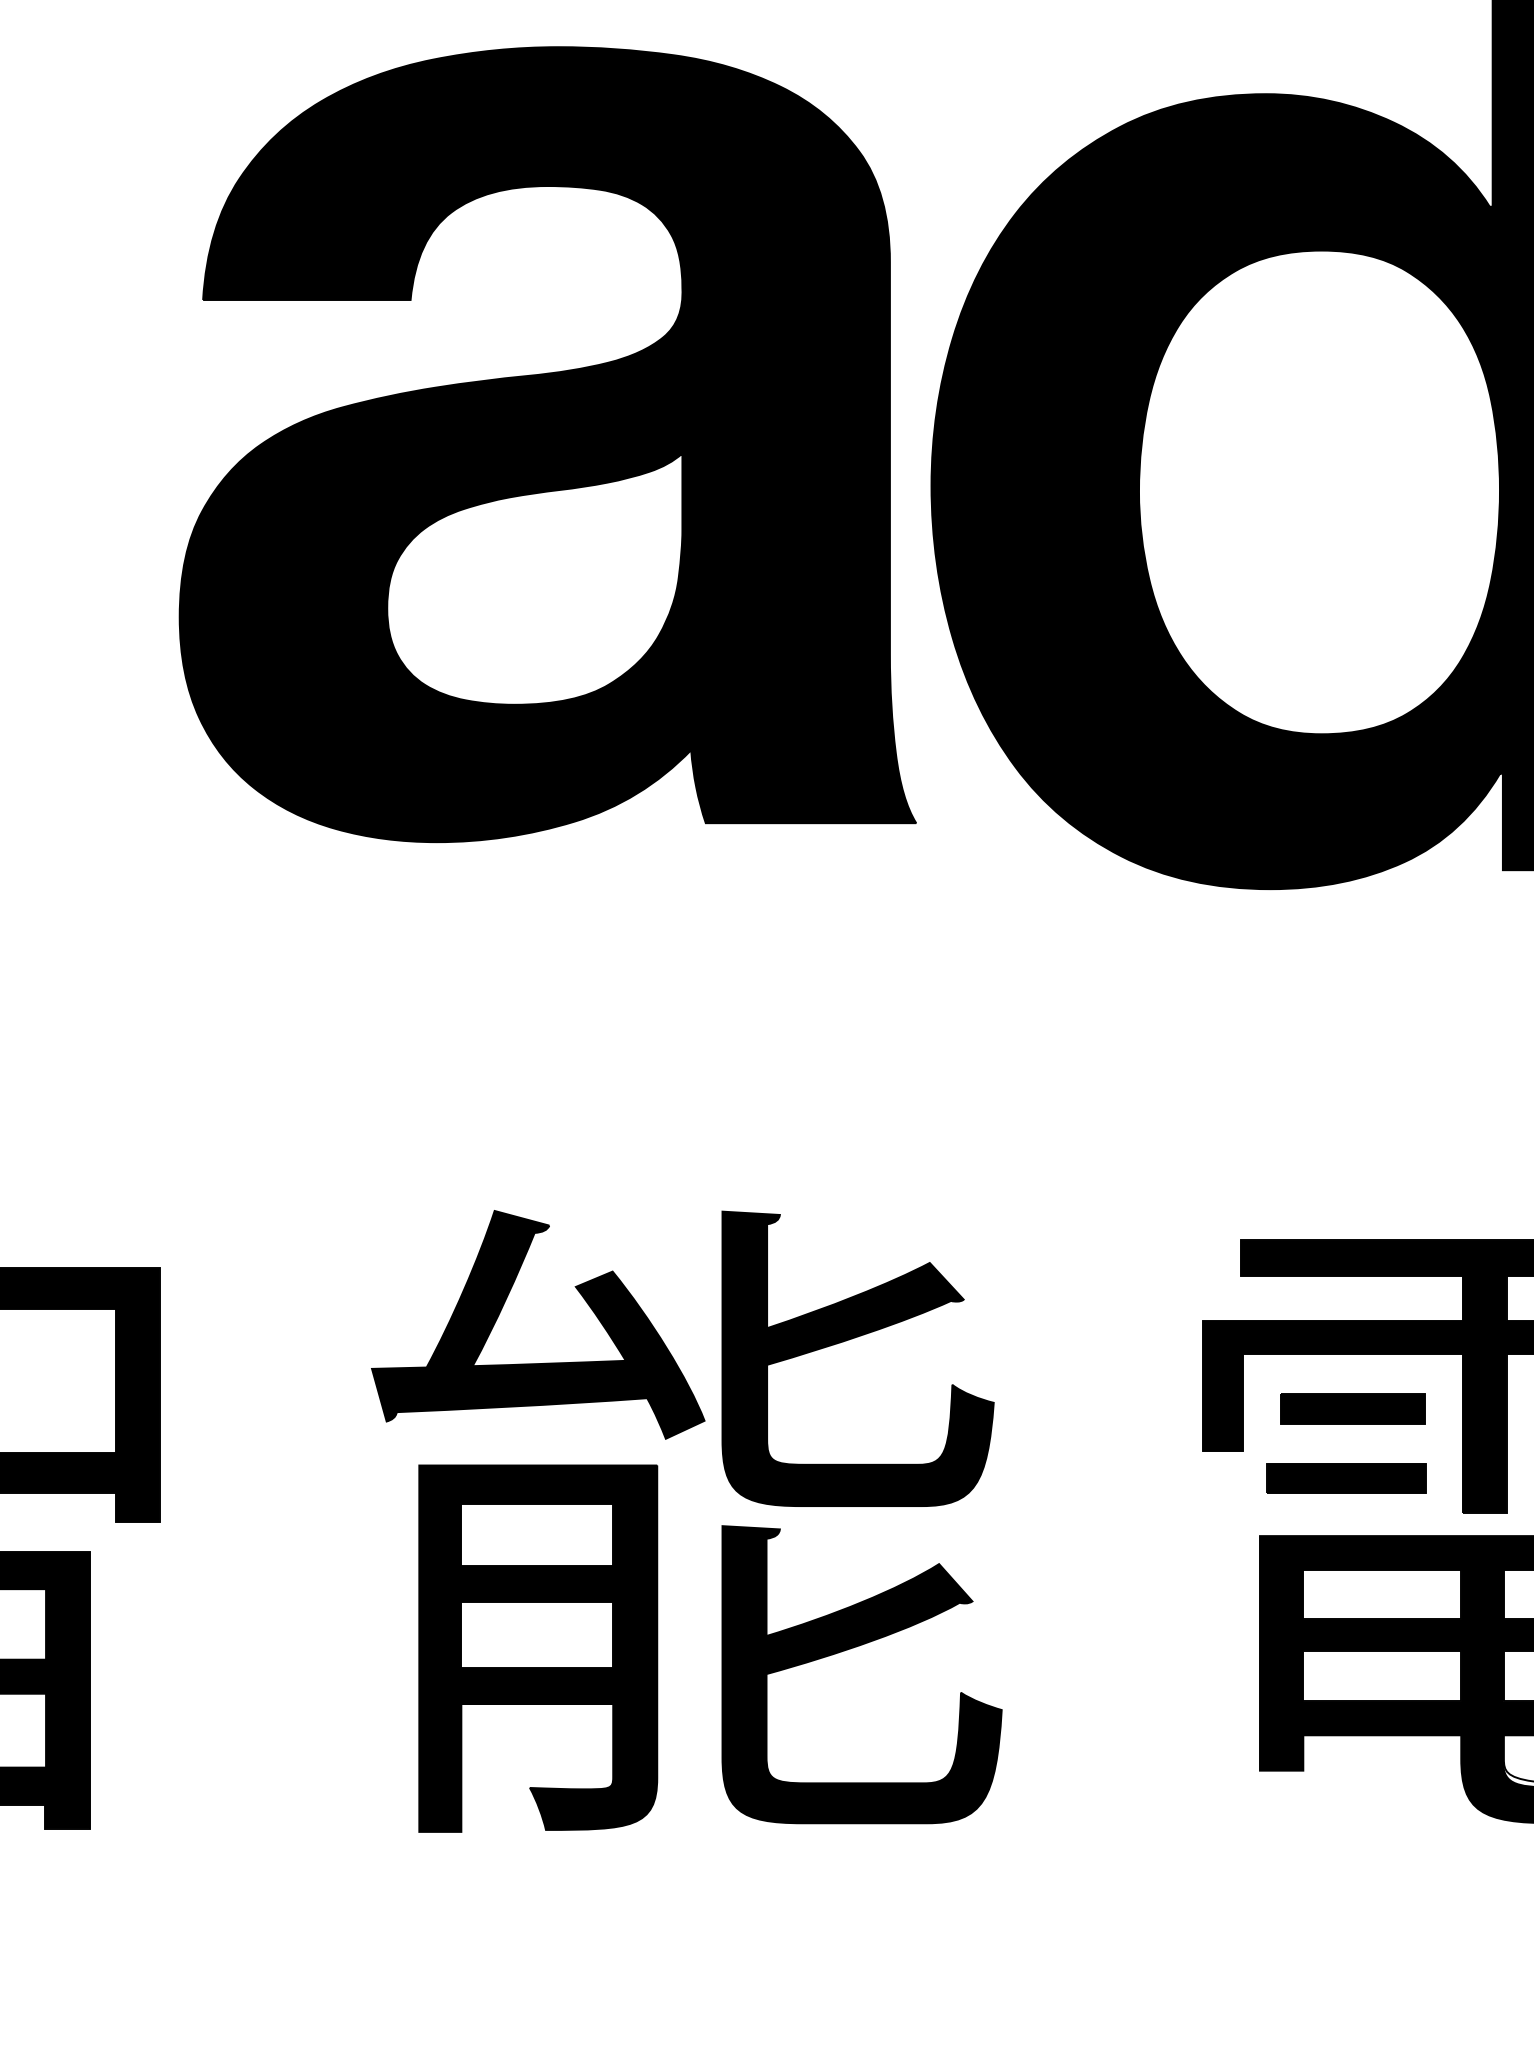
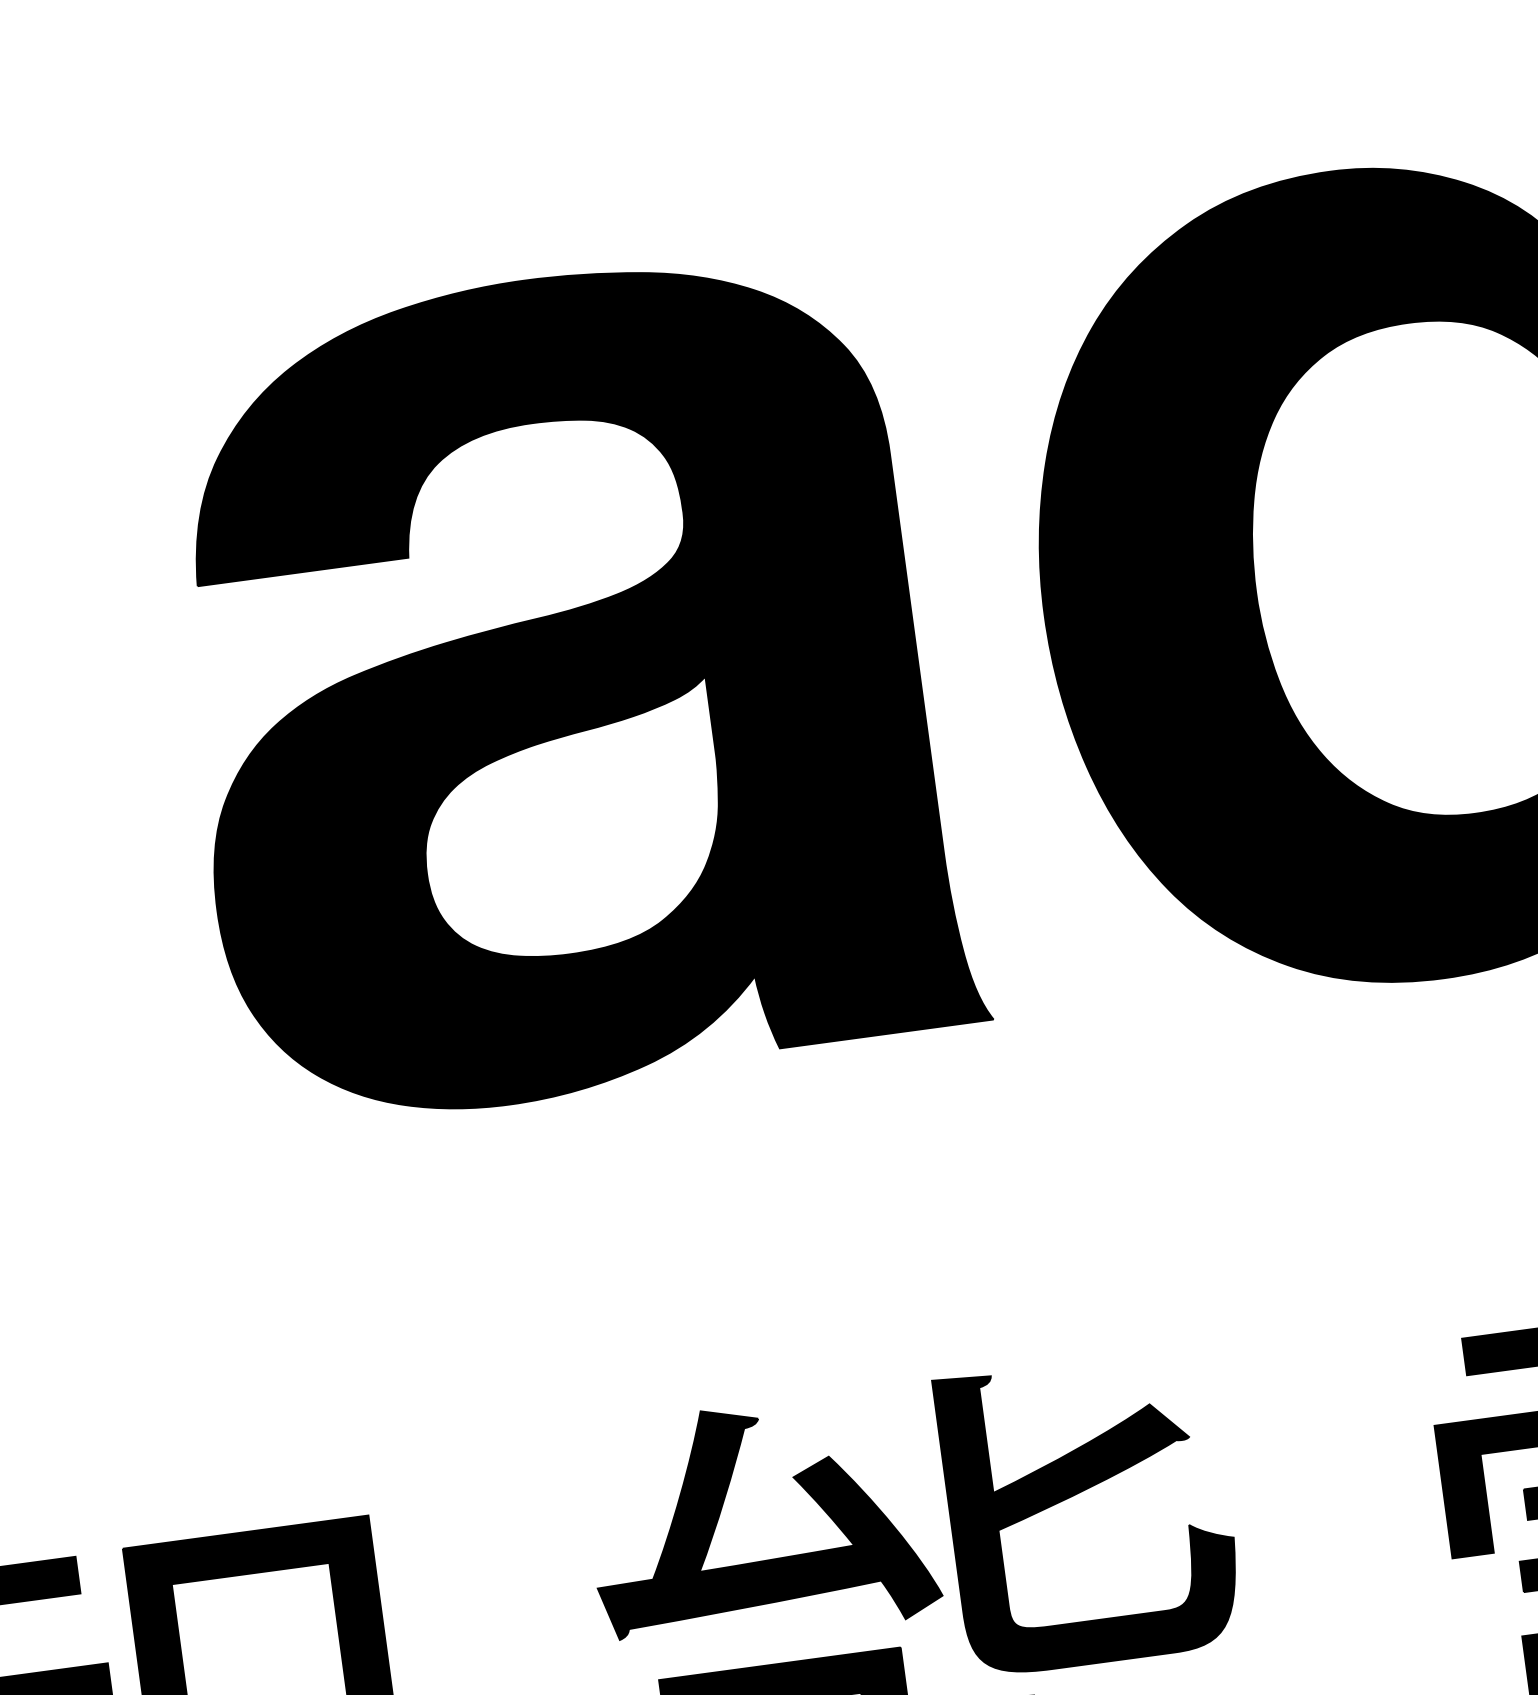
part: (547, 444) -> (567, 685), moved

